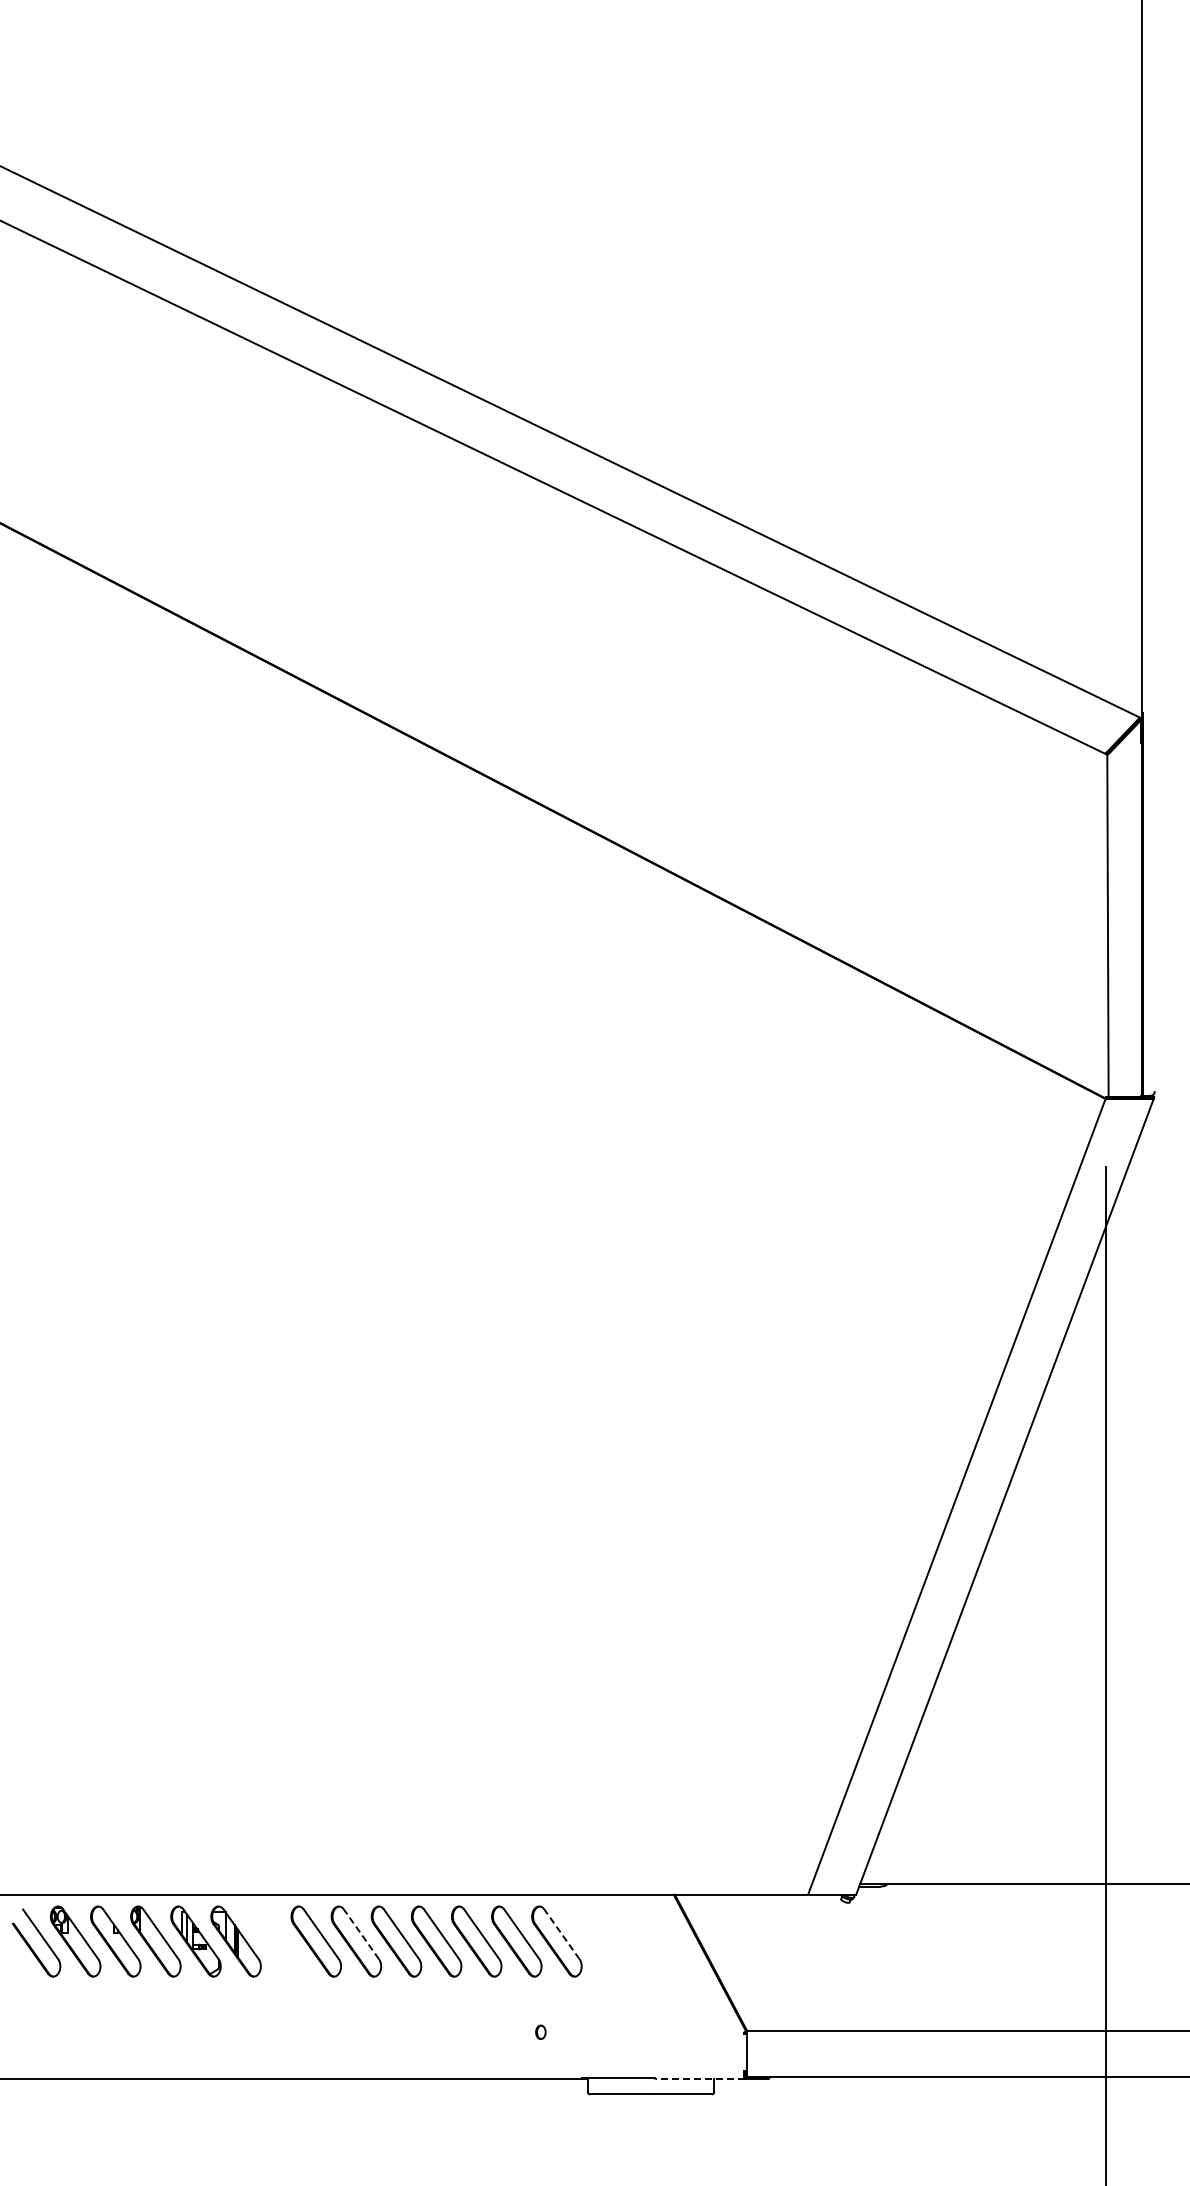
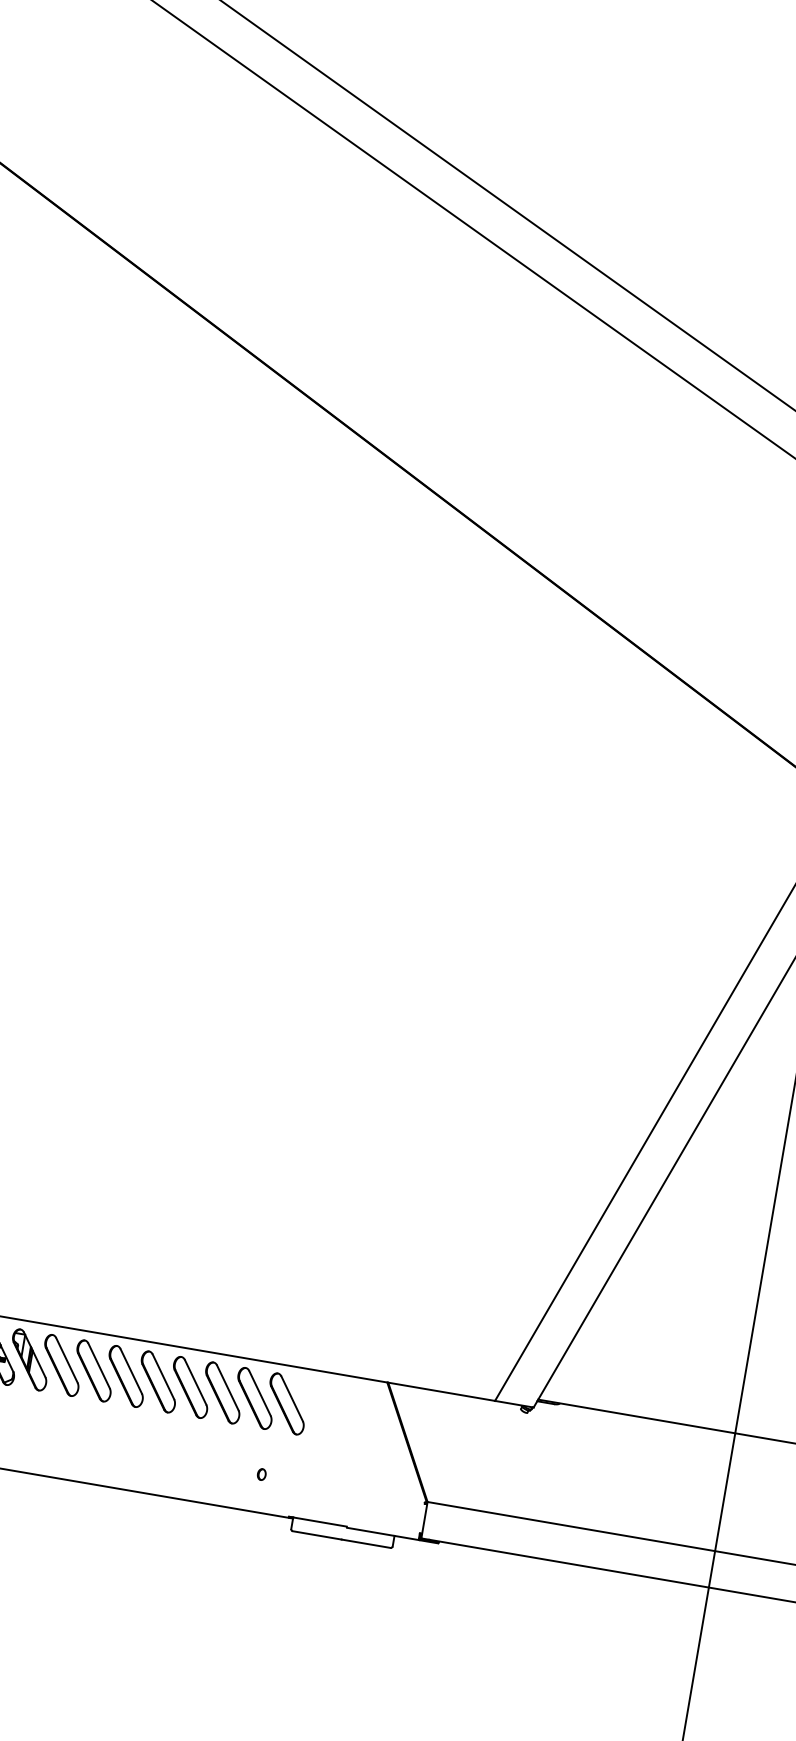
line: (361, 1933) -> (131, 1370), dashed -> solid
line: (561, 1933) -> (291, 1398), dashed -> solid
part: (275, 1941) -> (61, 1365), added
line: (700, 2079) -> (383, 1534), dashed -> solid

